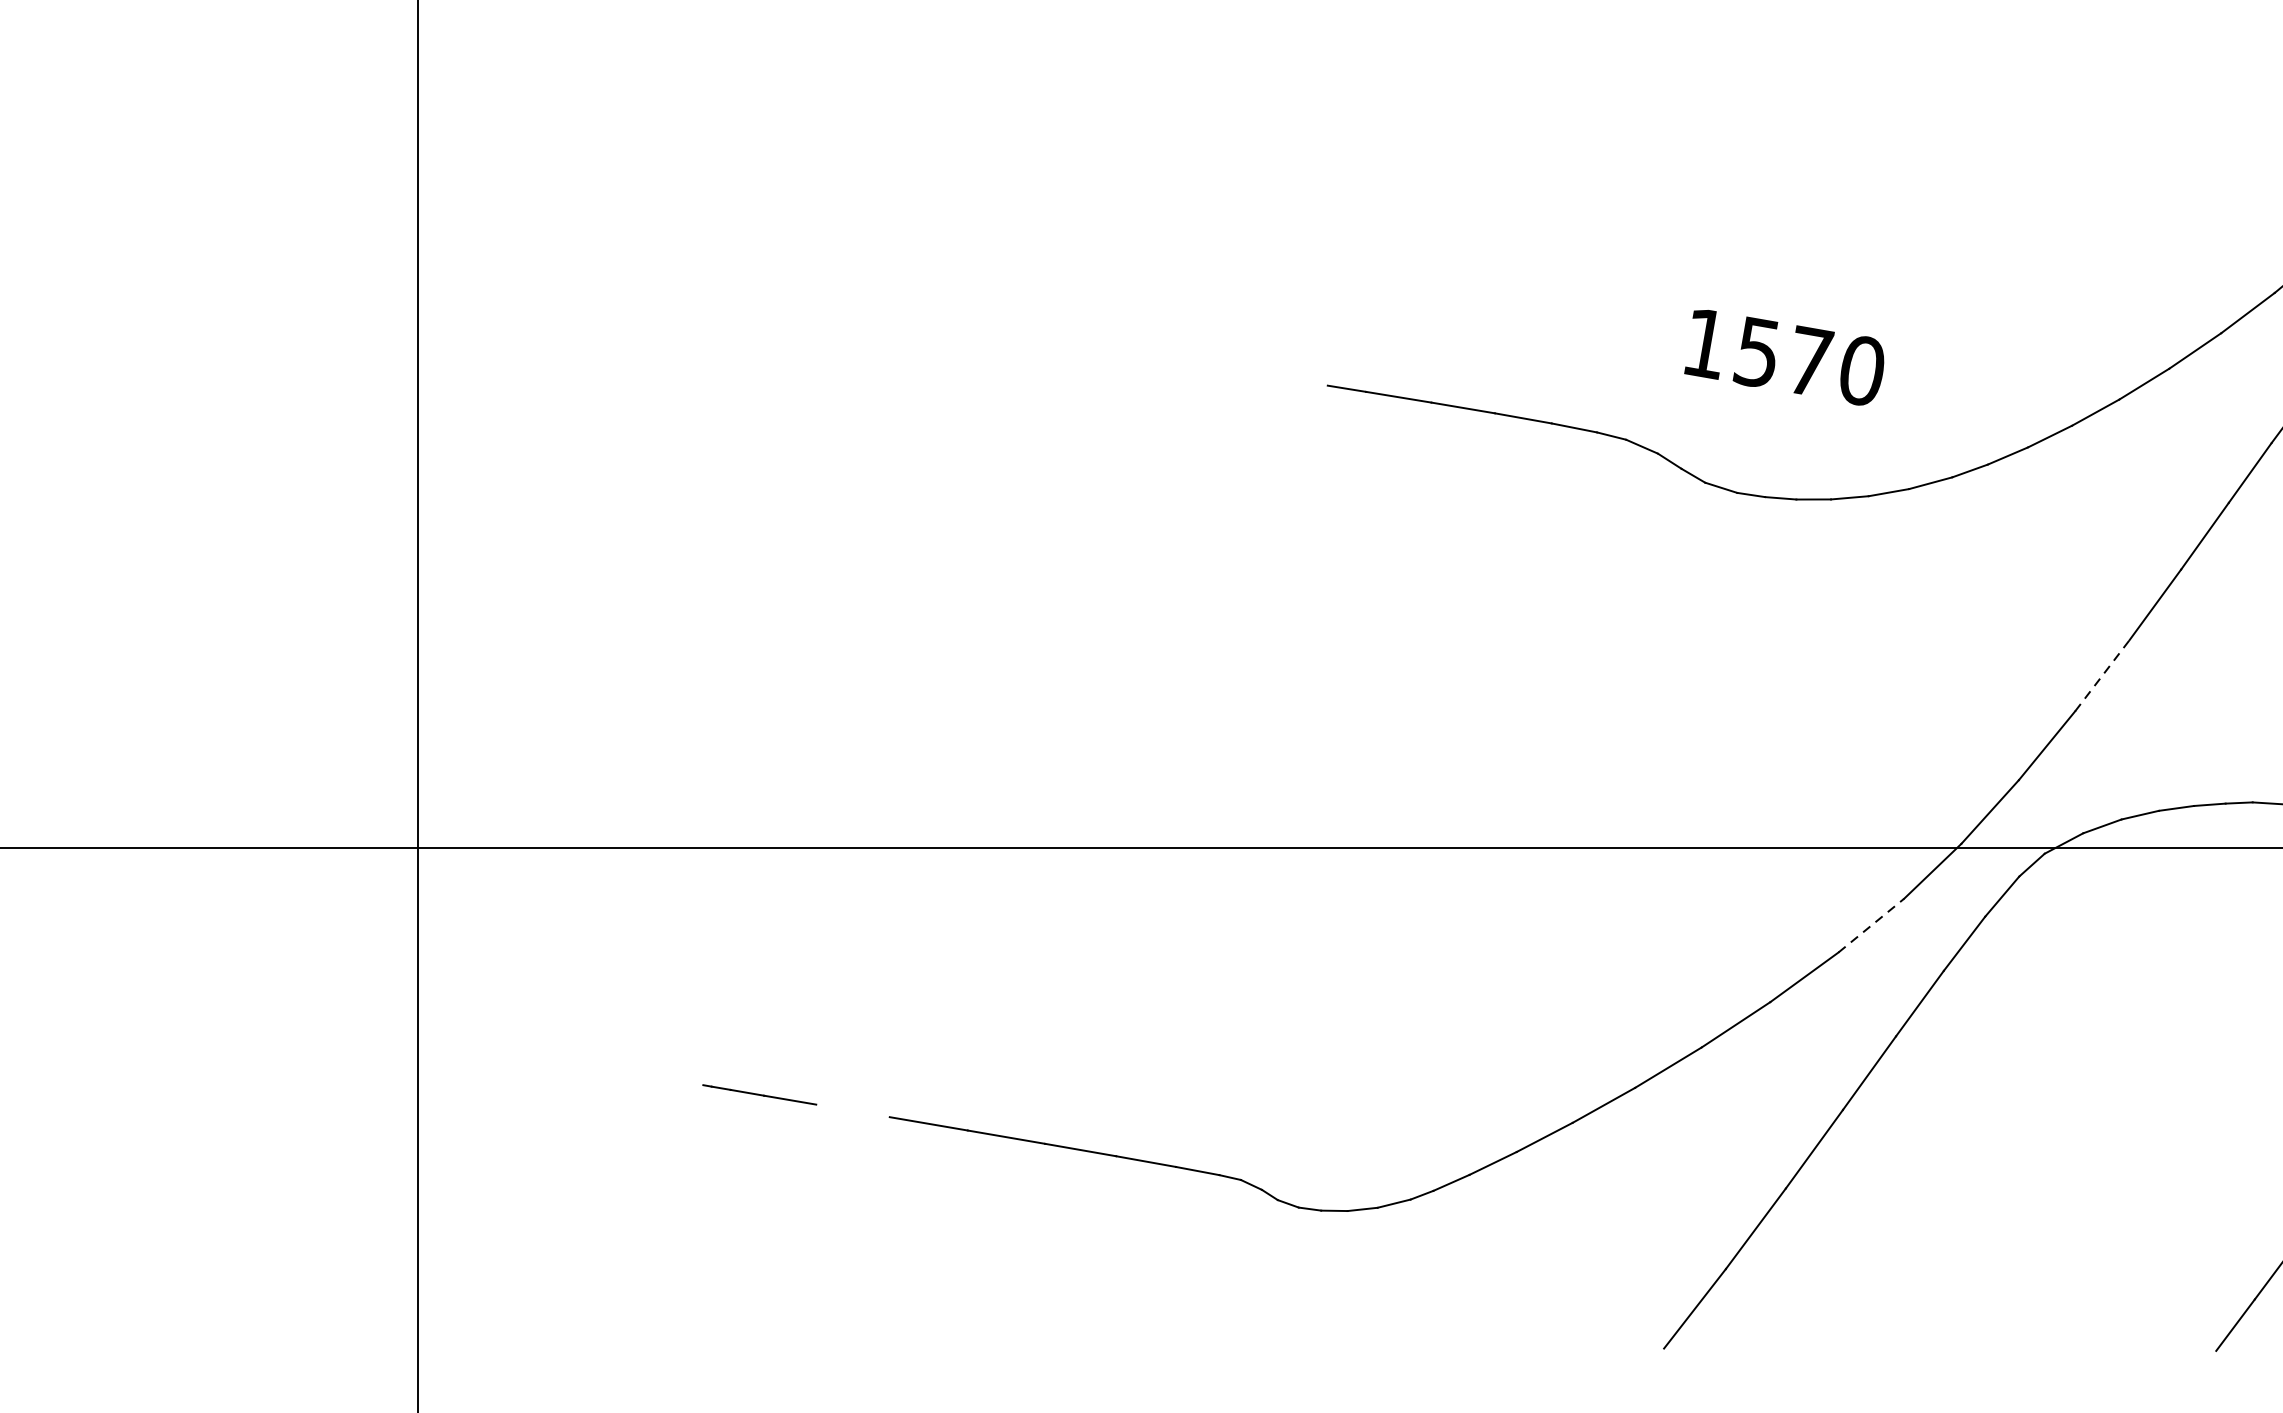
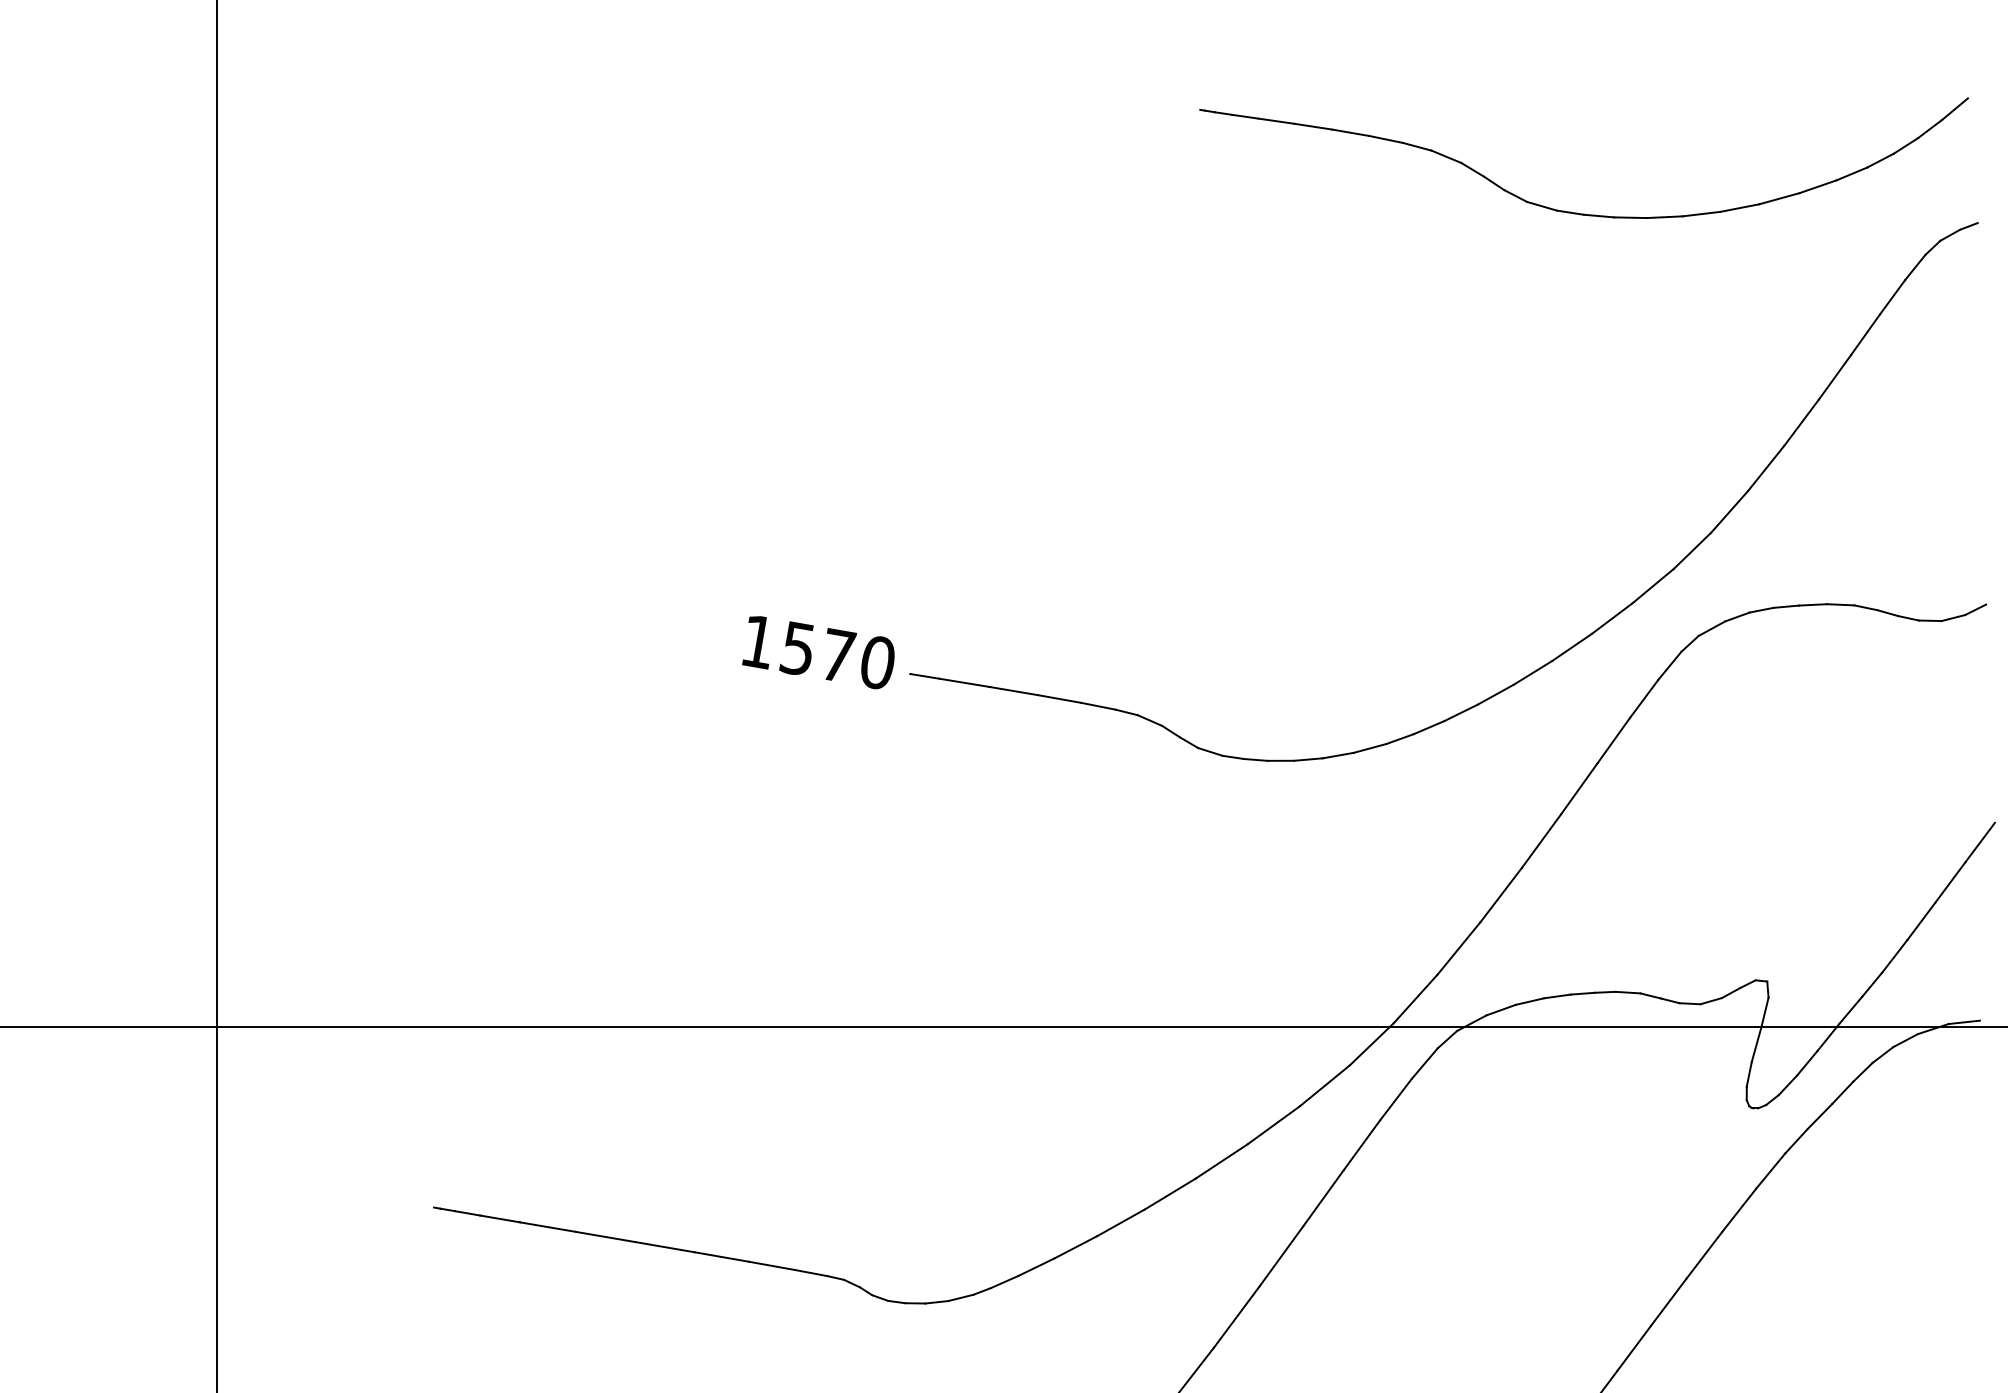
text: (1784, 357) -> (818, 652), moved
line: (2102, 674) -> (1501, 894), dashed -> solid
line: (1872, 925) -> (1325, 1085), dashed -> solid
line: (853, 1110) -> (548, 1226), added

